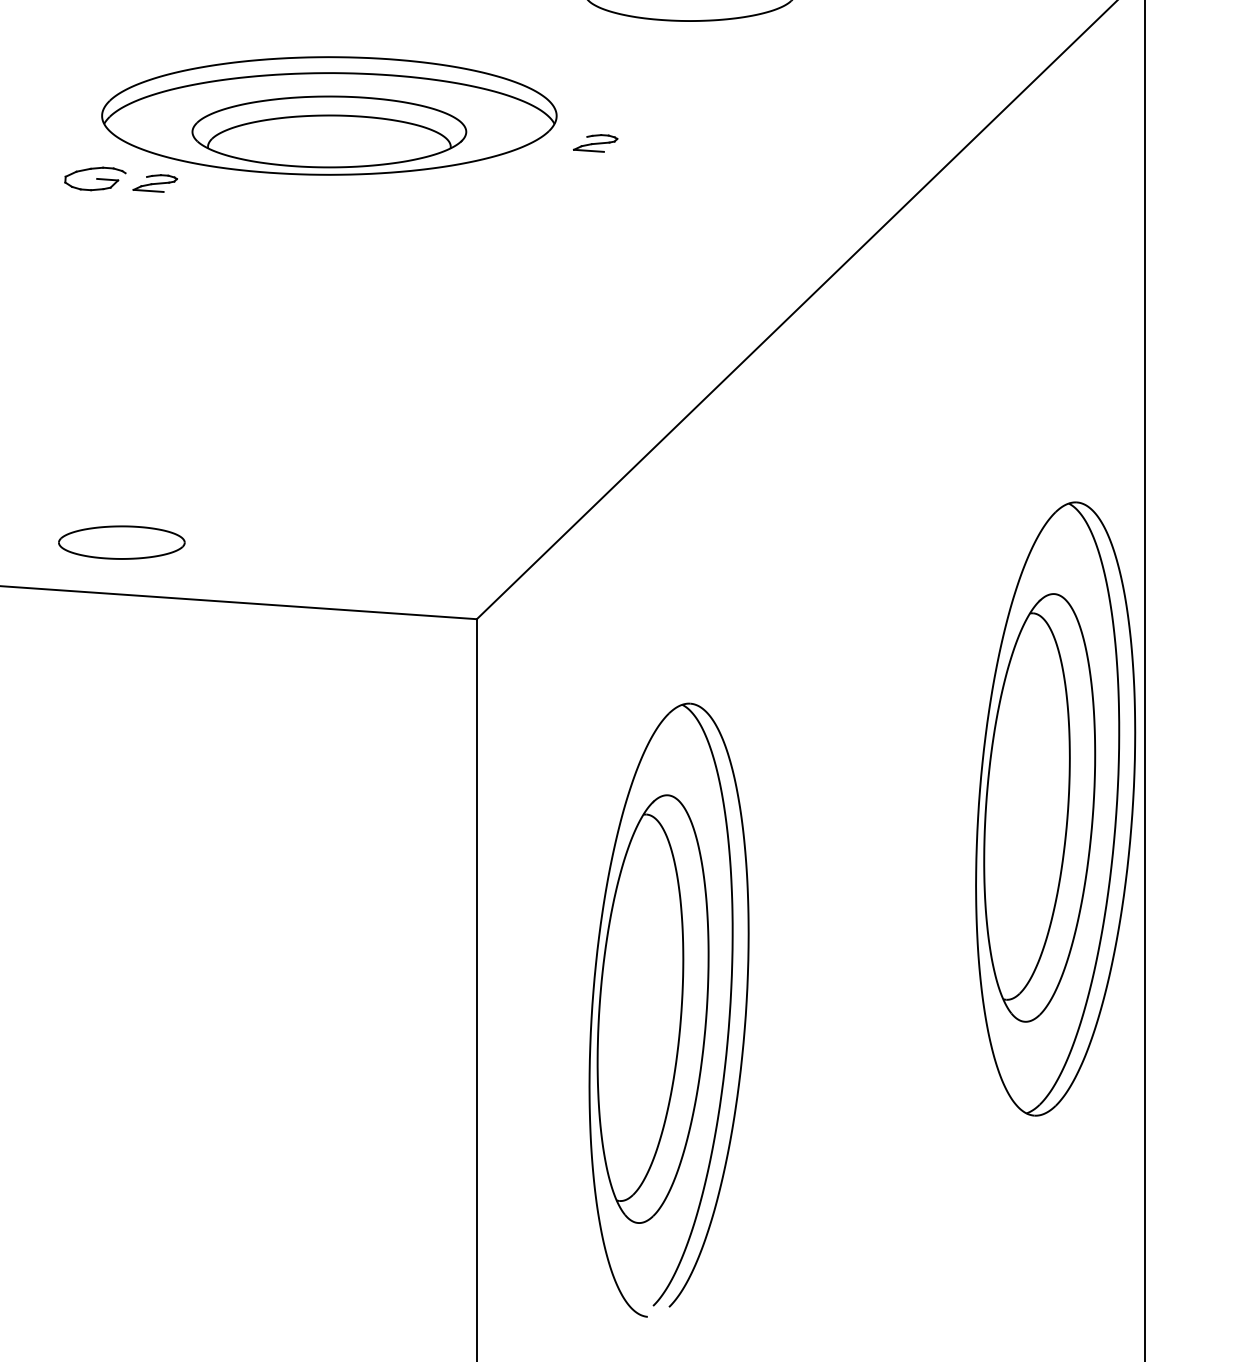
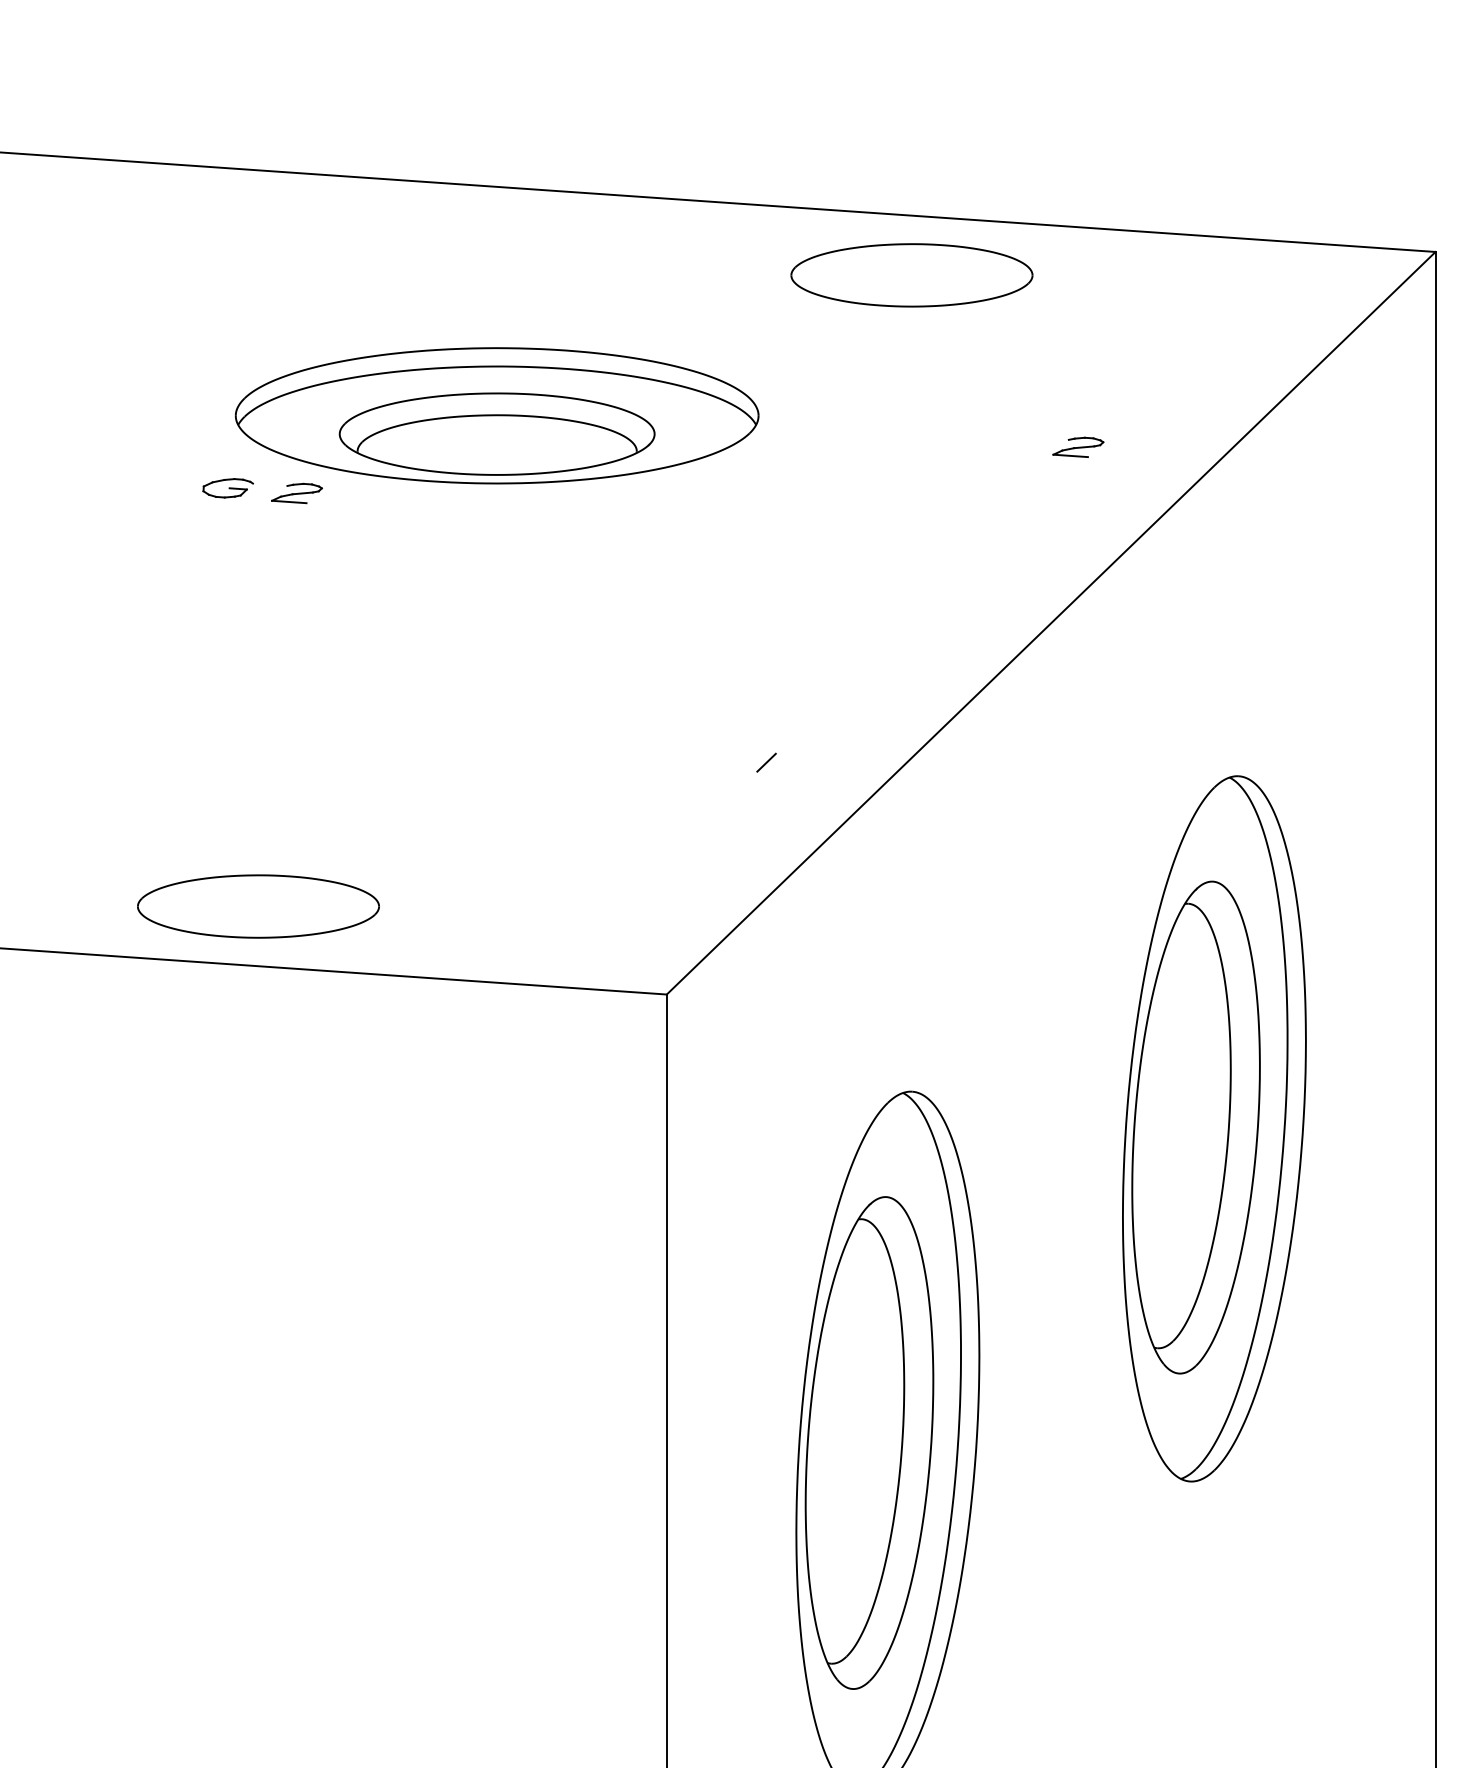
part: (595, 142) -> (1078, 446), moved
part: (95, 179) -> (228, 488), size x0.71
line: (563, 417) -> (766, 762), added
part: (121, 542) -> (258, 906), size x1.67
part: (1055, 808) -> (1214, 1128), moved

